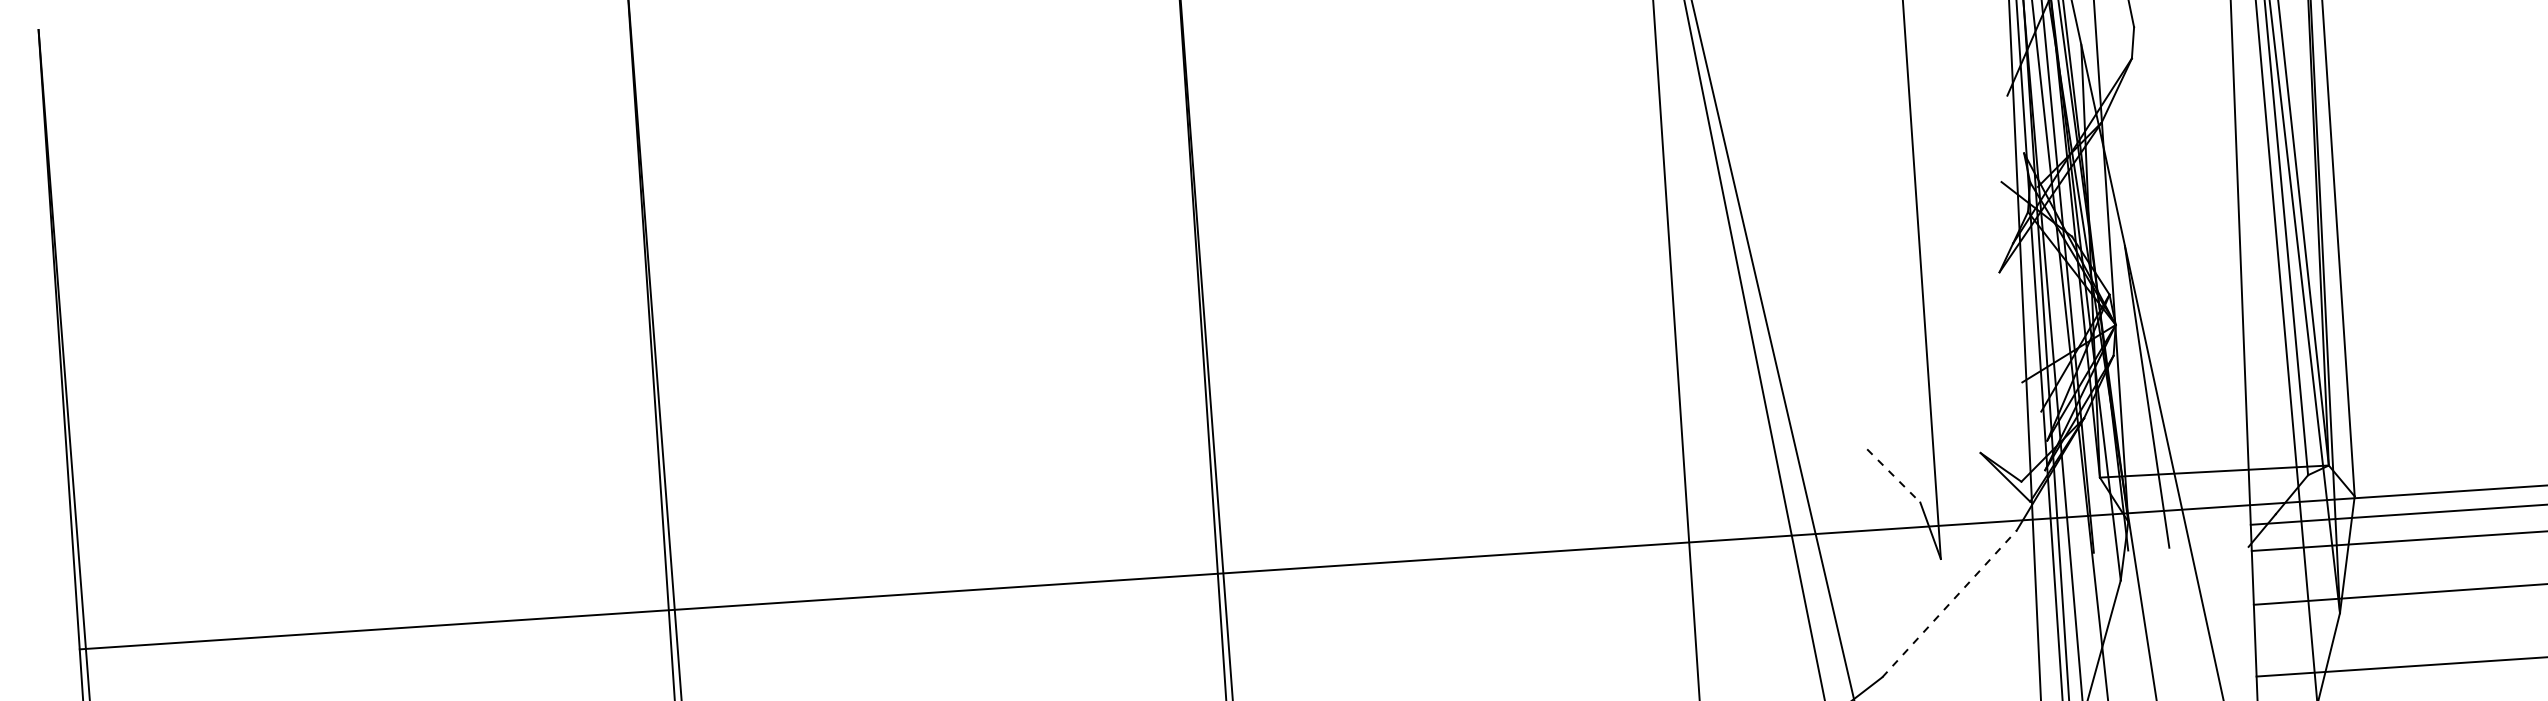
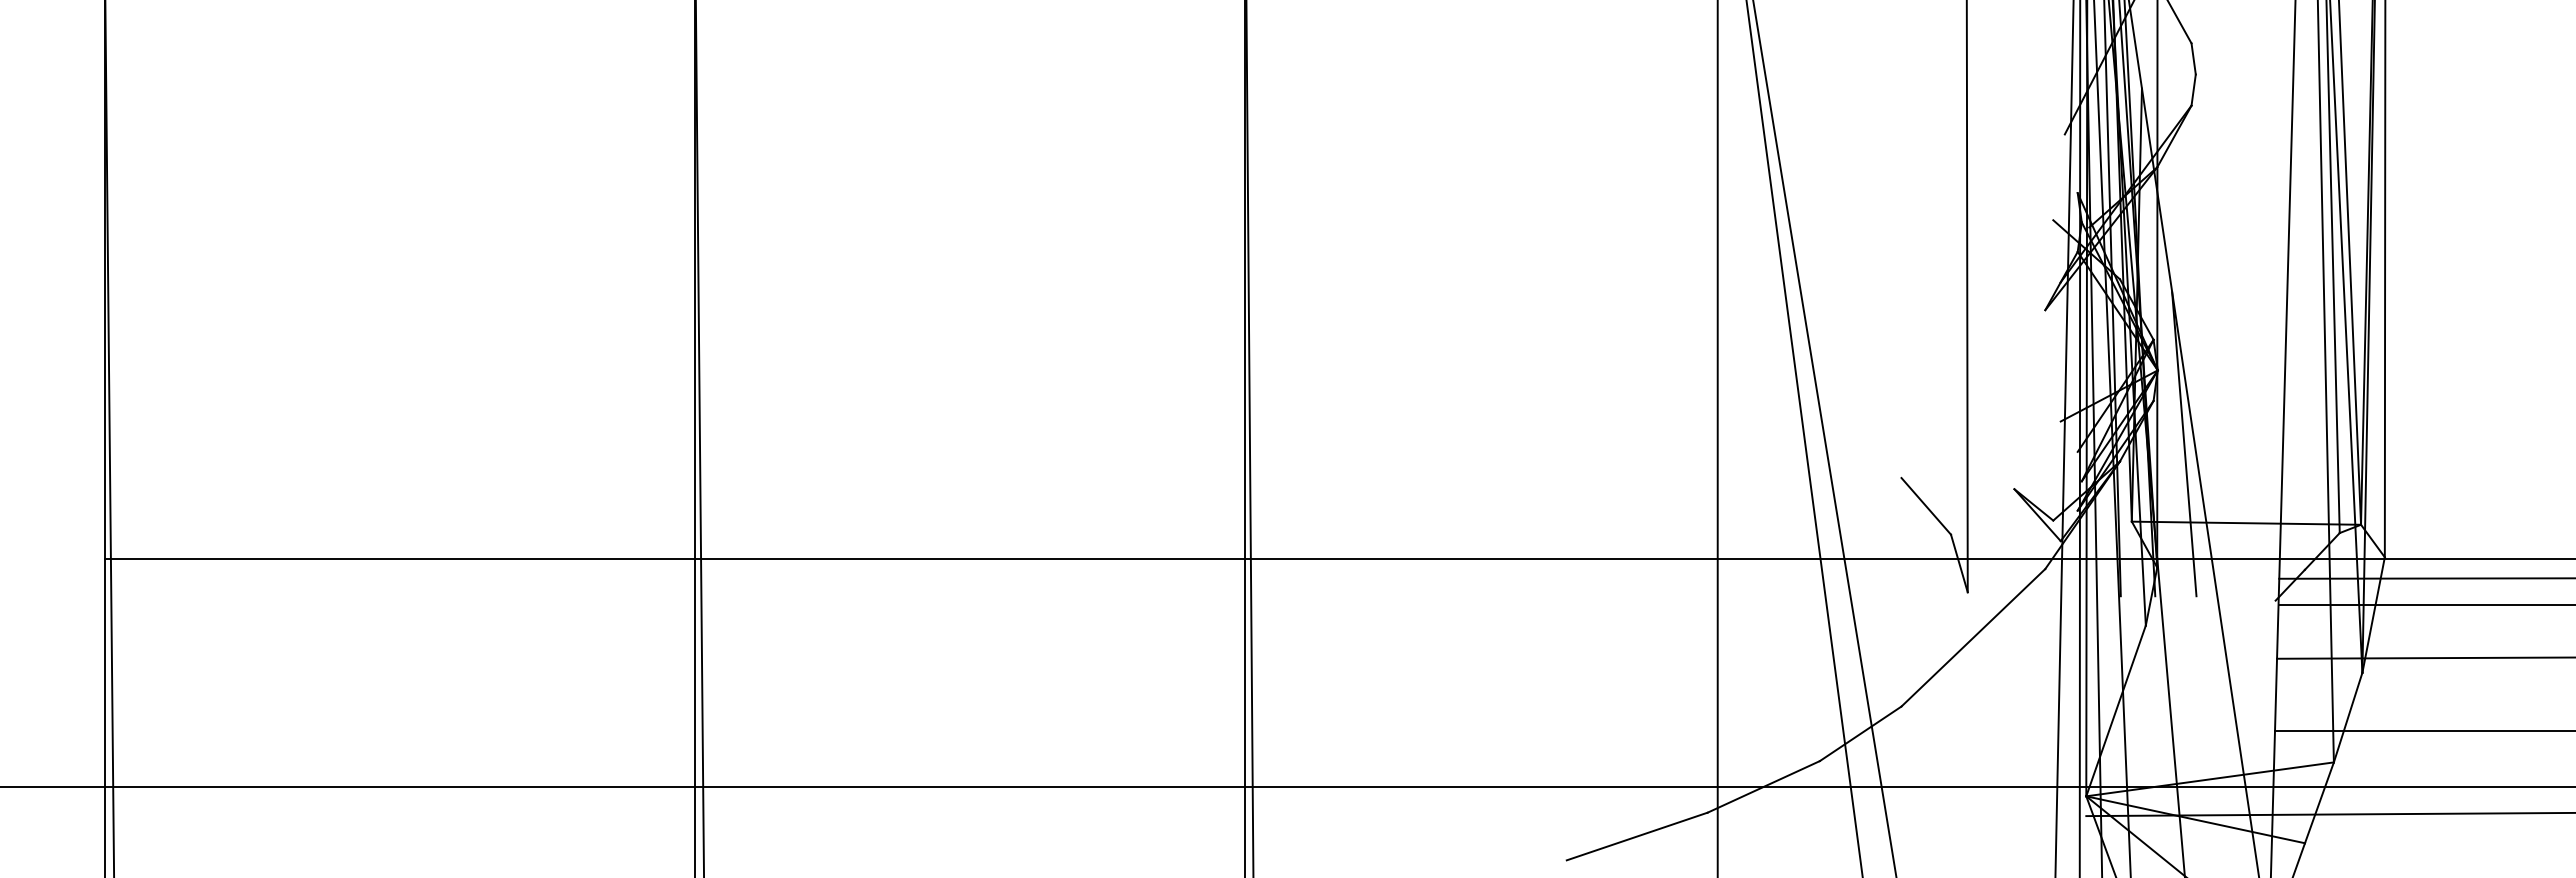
line: (1894, 476) -> (1926, 506), dashed -> solid
line: (1949, 603) -> (1973, 637), dashed -> solid

